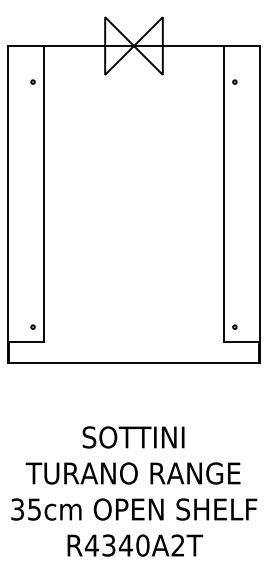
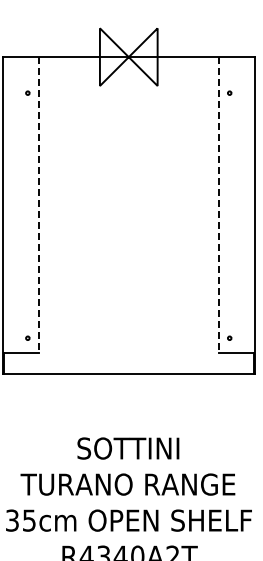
line: (43, 193) -> (38, 204), solid -> dashed
line: (224, 193) -> (219, 204), solid -> dashed

